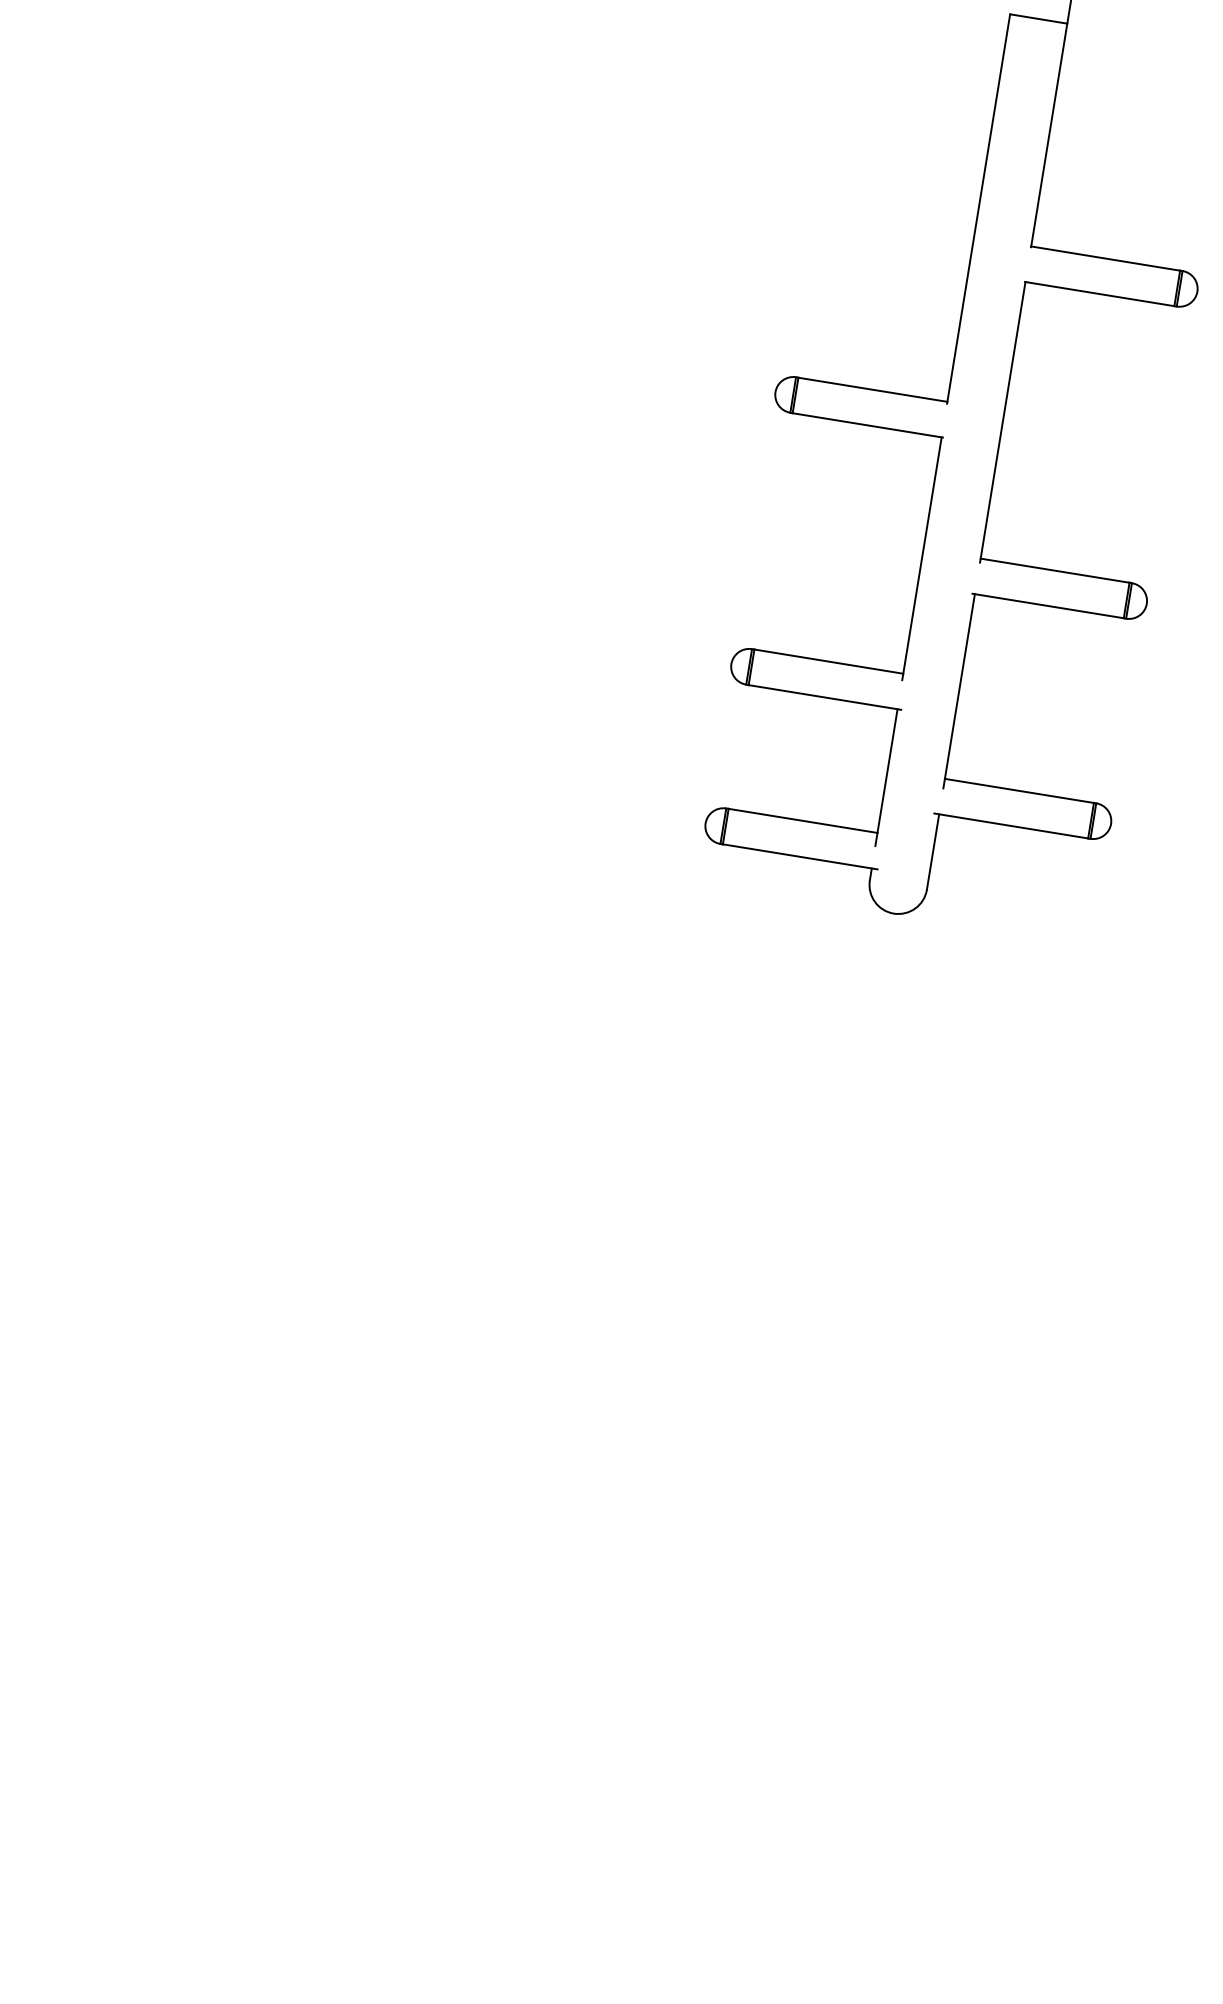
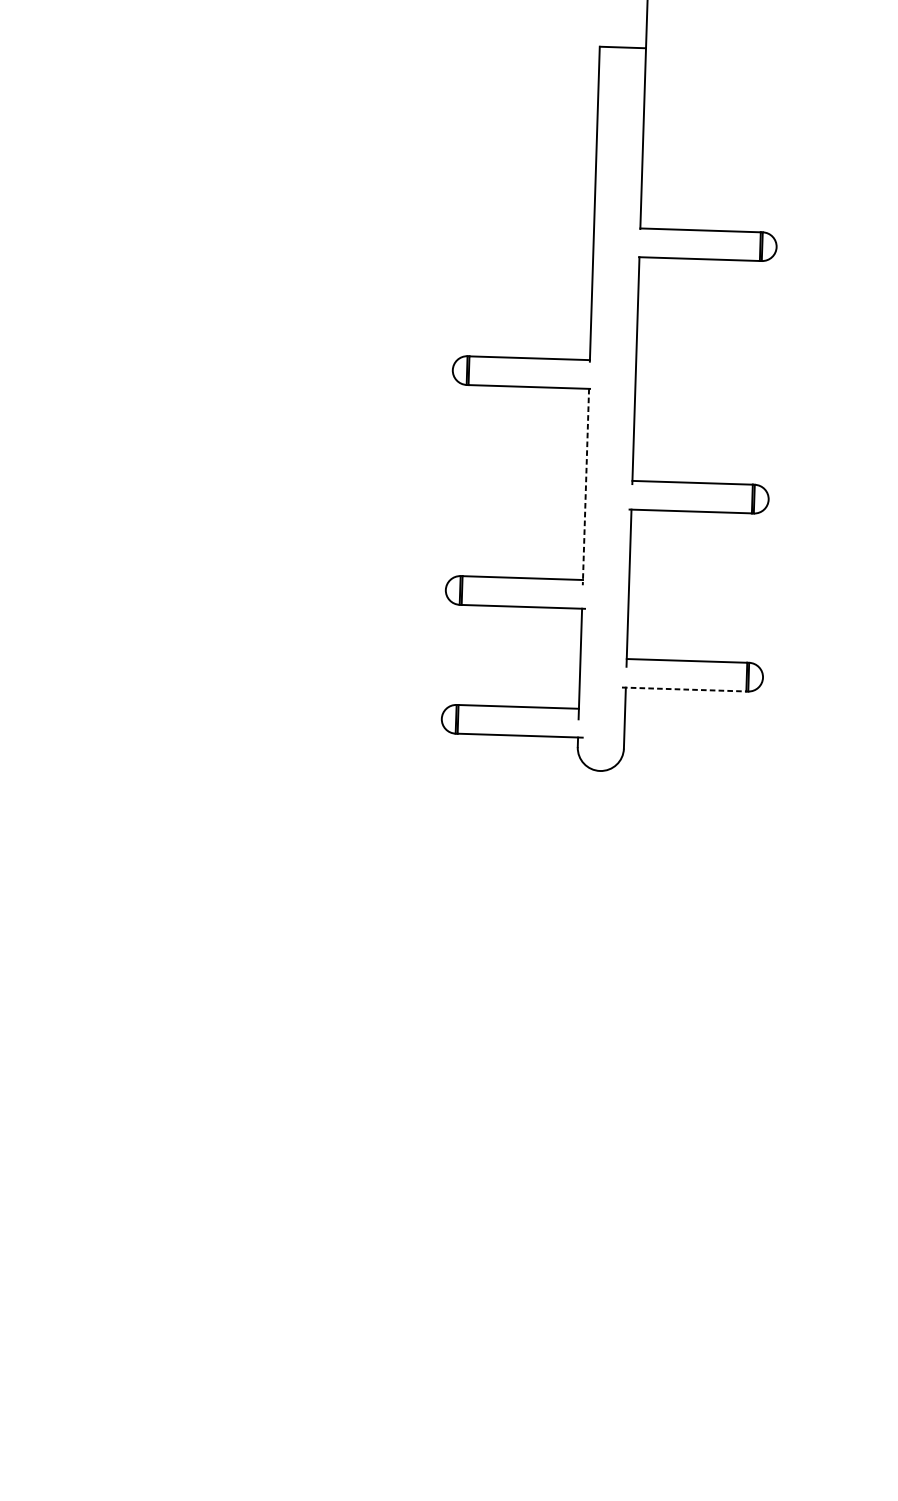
line: (921, 559) -> (585, 487), solid -> dashed
line: (1011, 825) -> (684, 689), solid -> dashed

